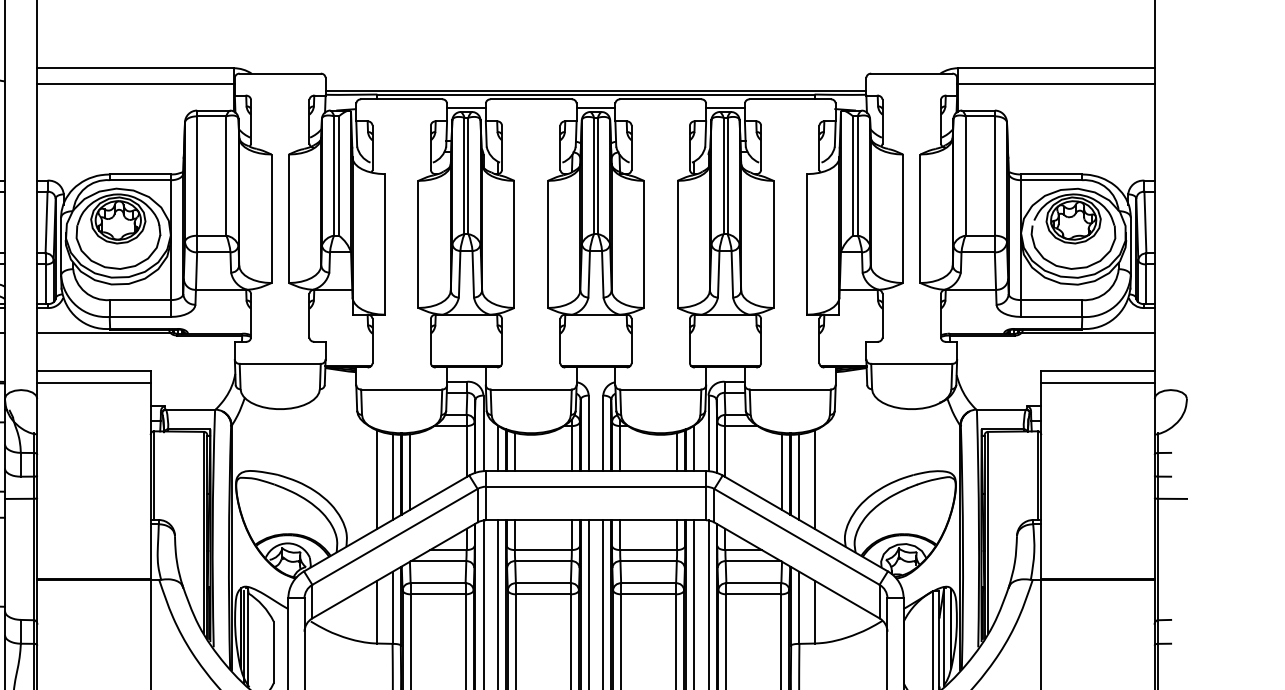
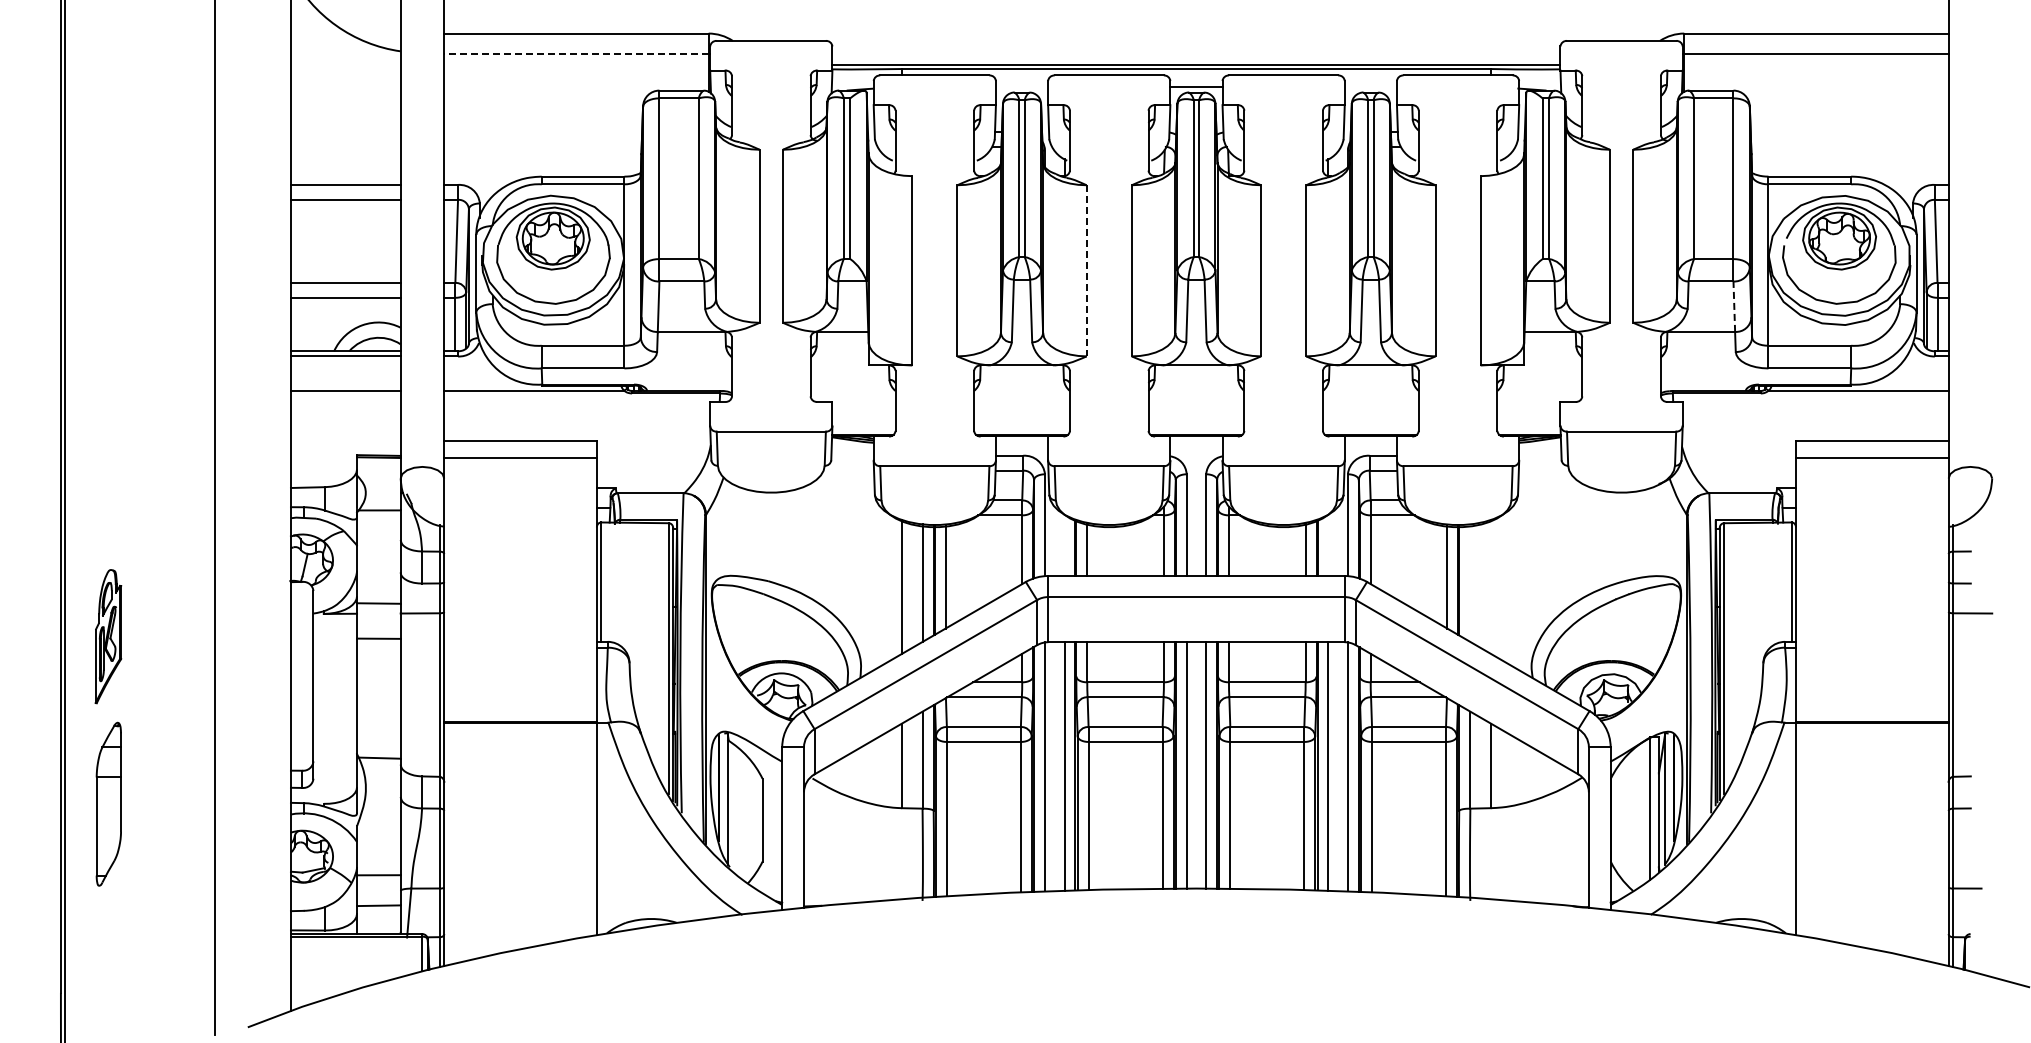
line: (134, 83) -> (575, 54), solid -> dashed
line: (466, 107) -> (1021, 86), removed
line: (725, 107) -> (1370, 86), removed
line: (514, 244) -> (1086, 270), solid -> dashed
line: (995, 270) -> (1734, 306), solid -> dashed
line: (498, 448) -> (1064, 545), removed
line: (694, 448) -> (1328, 545), removed
line: (799, 475) -> (1470, 582), removed
line: (814, 478) -> (1490, 586), removed
line: (243, 637) -> (722, 799), removed

